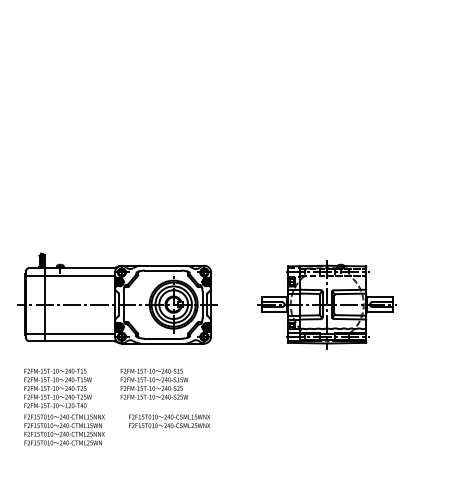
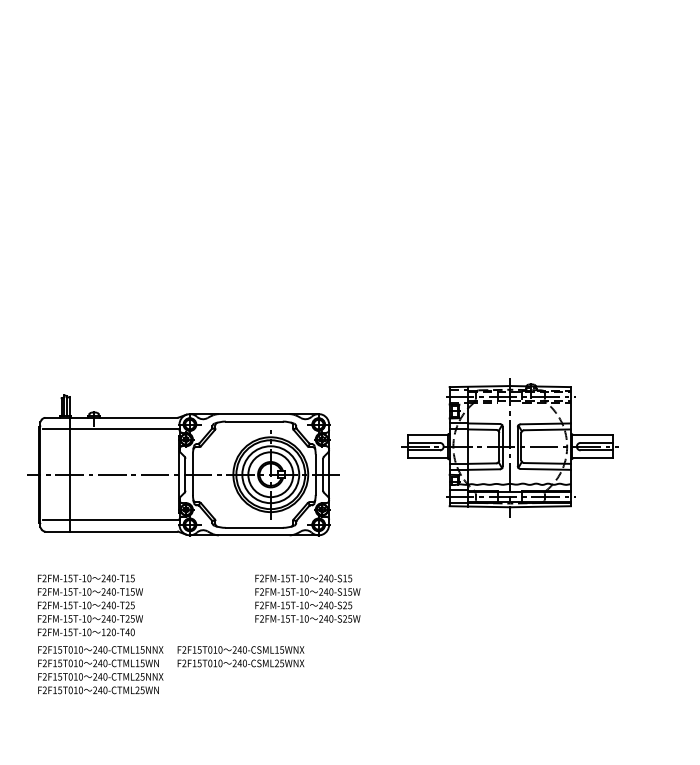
part: (326, 304) -> (509, 446), moved
text: (154, 383) -> (307, 597), moved
text: (169, 421) -> (240, 656), moved

